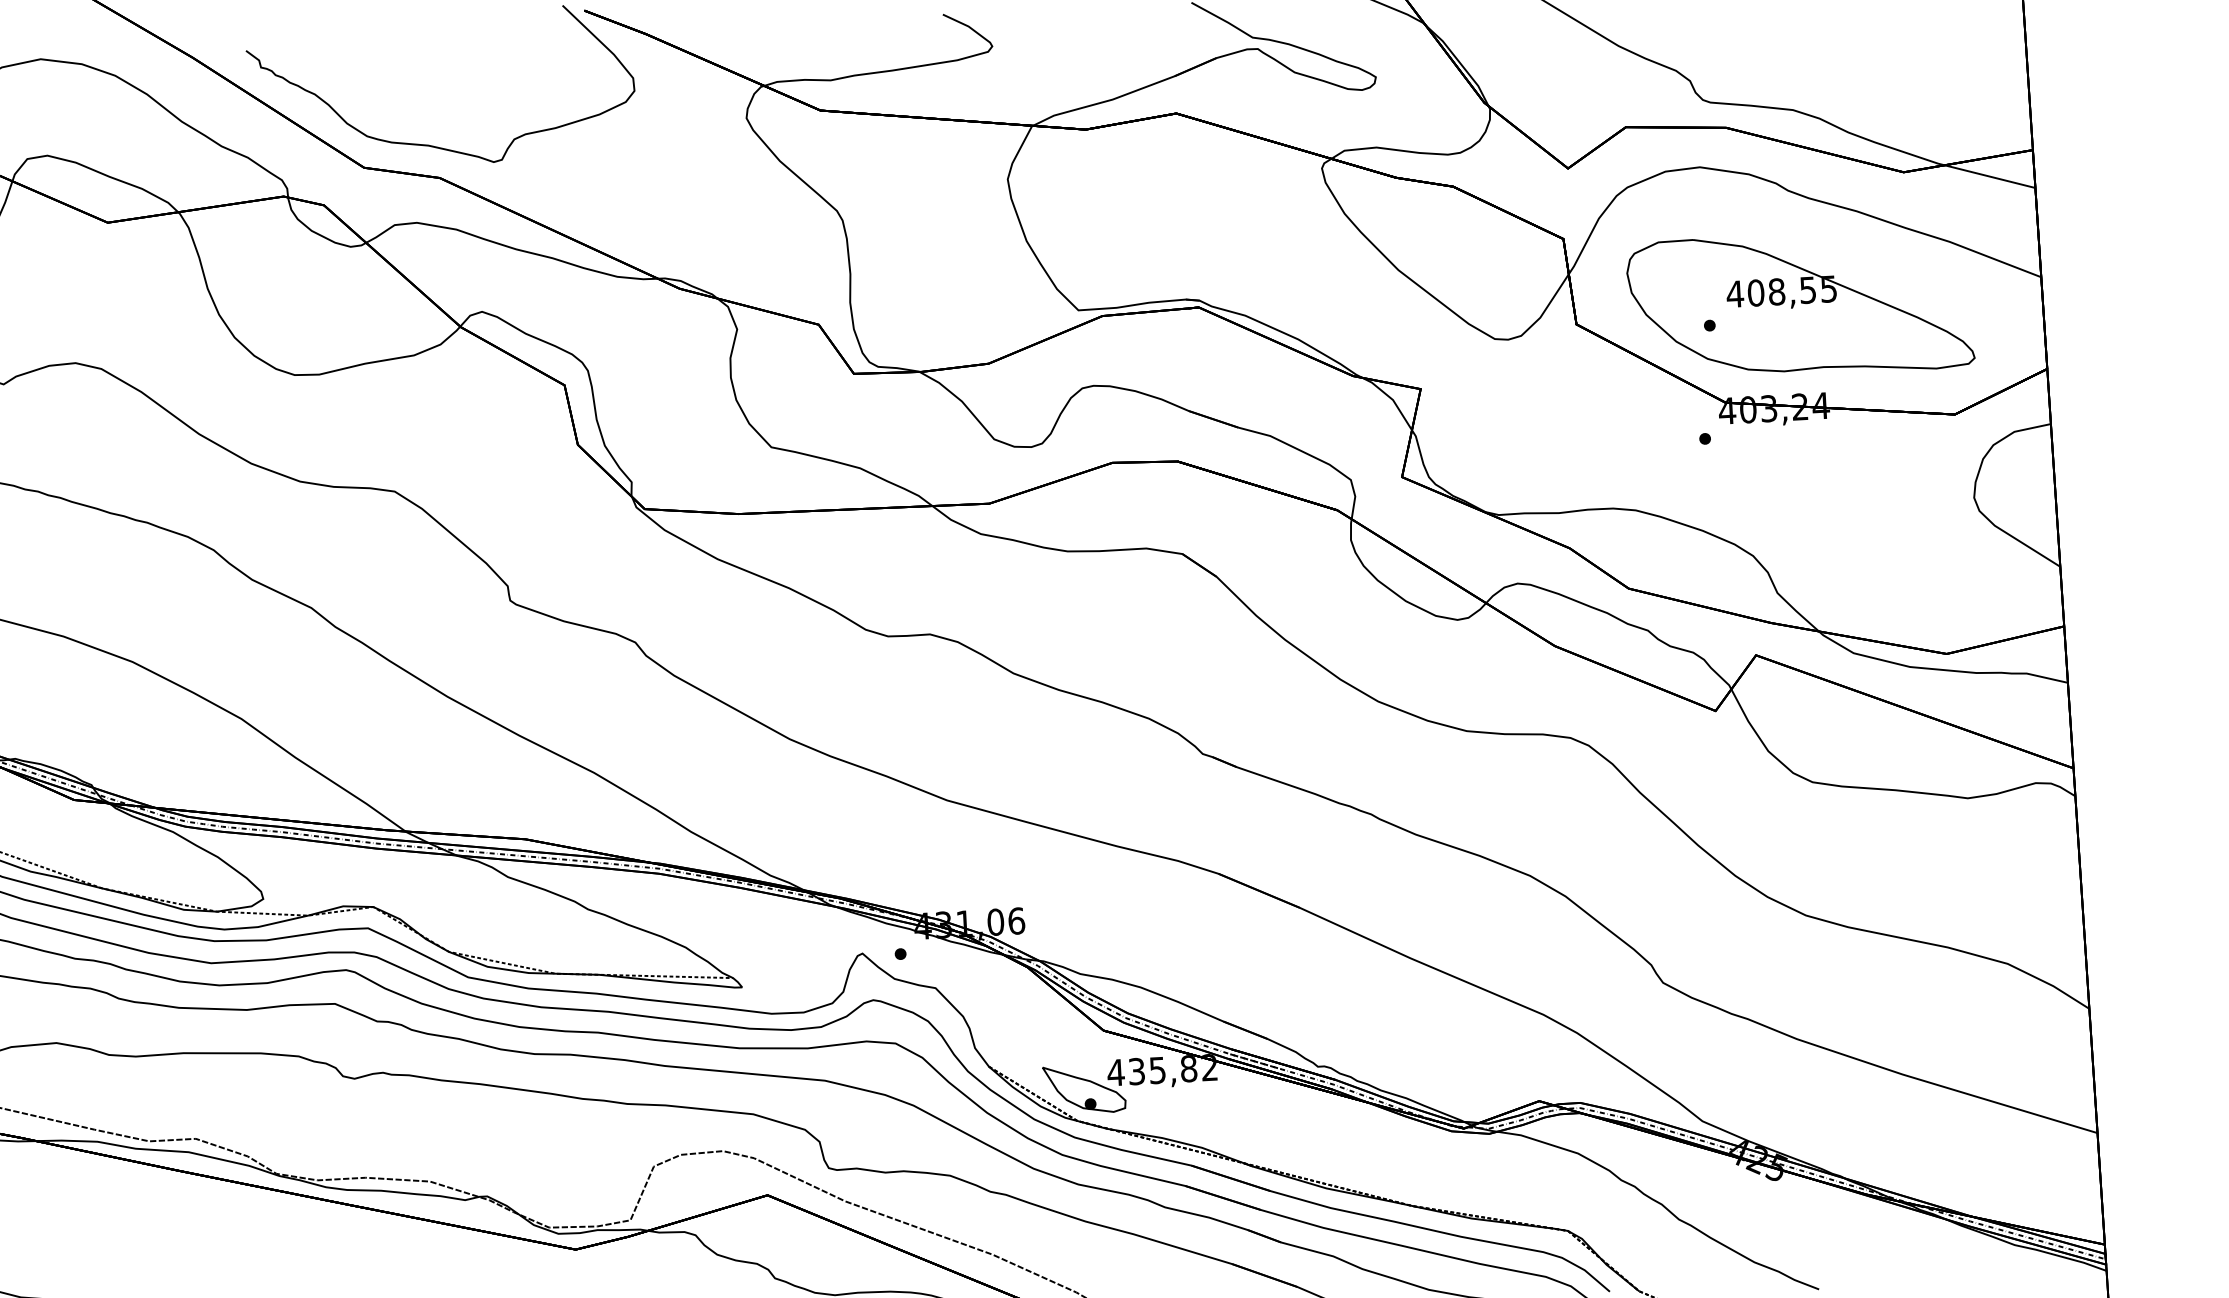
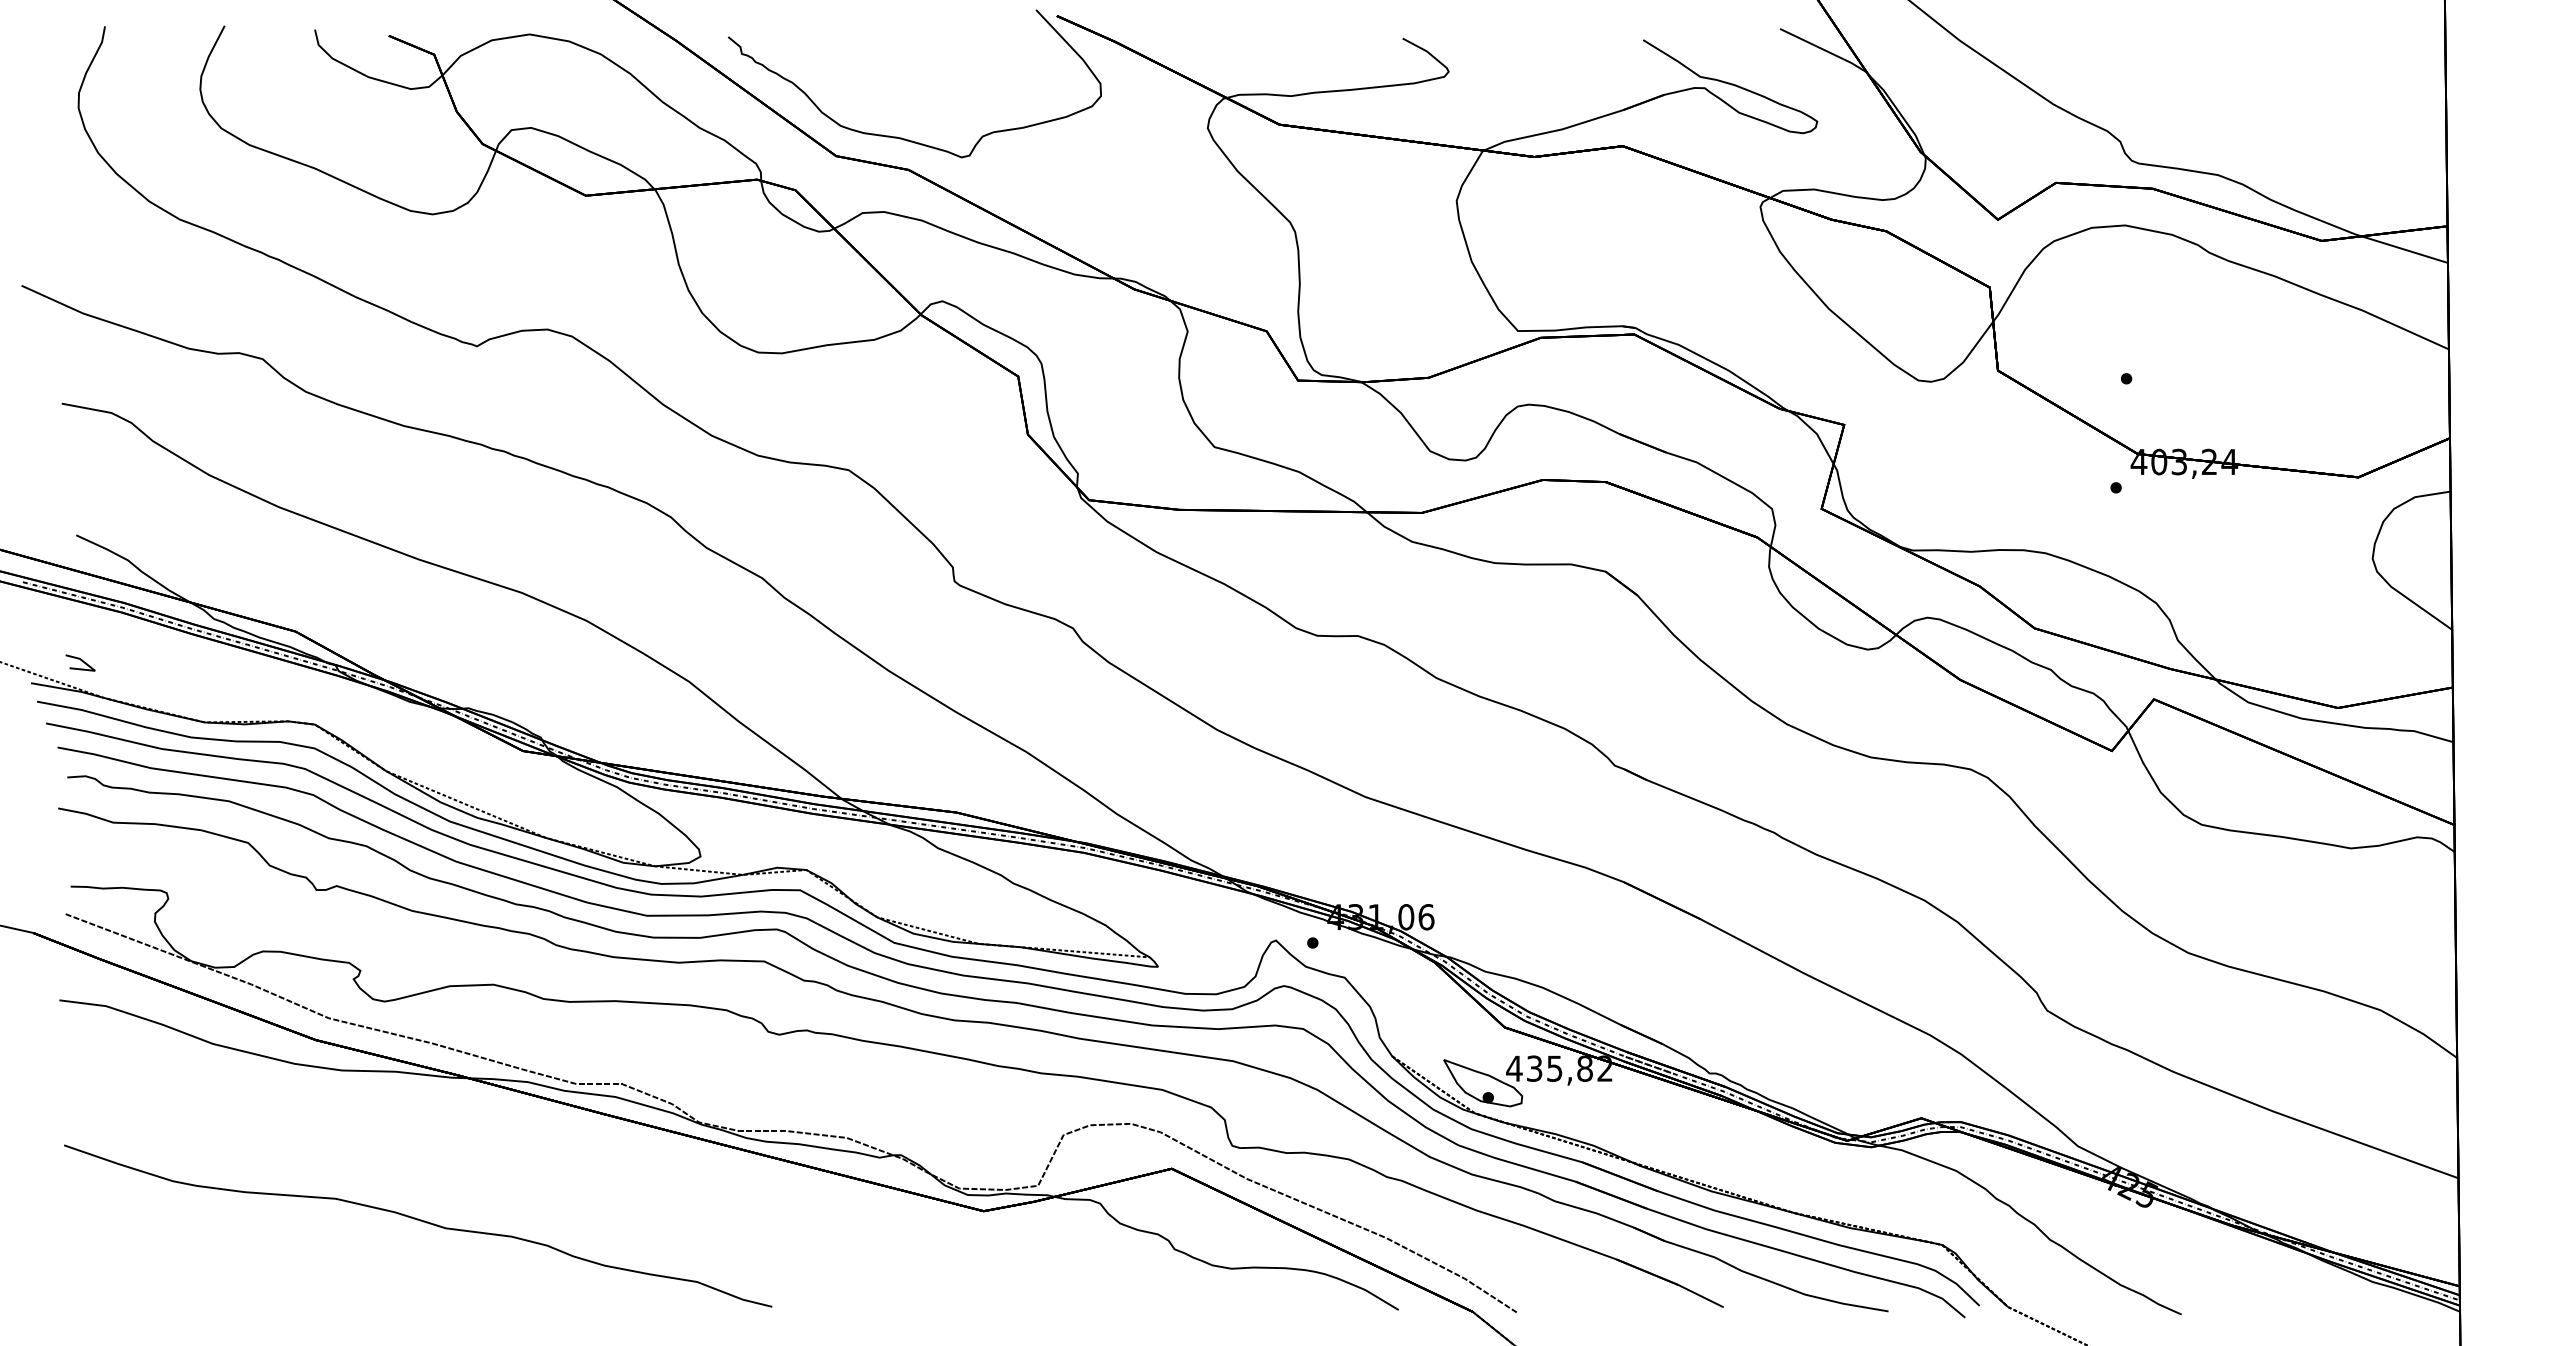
part: (1799, 304) -> (2214, 363), removed

